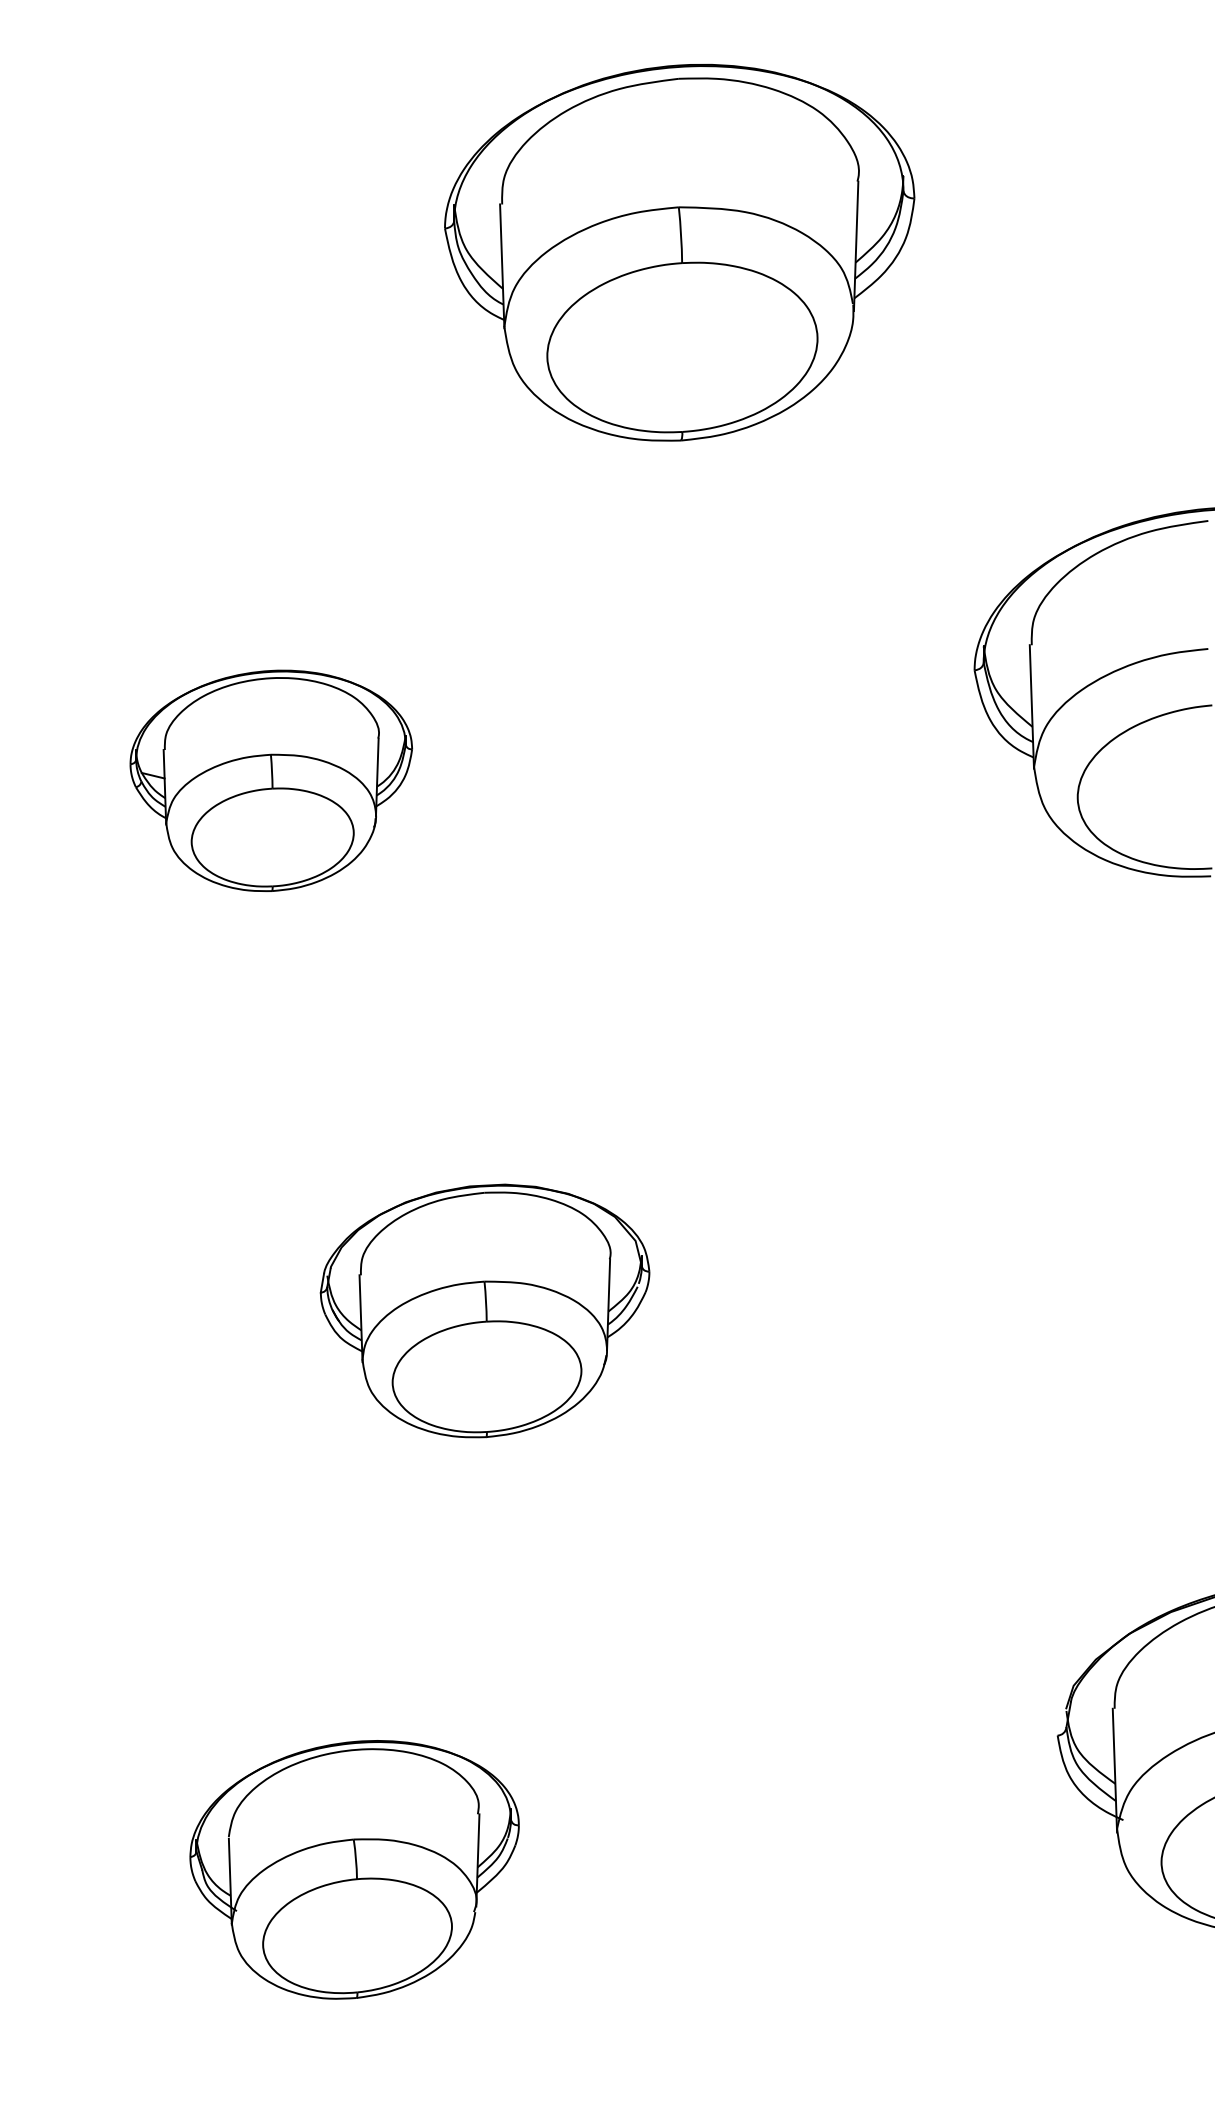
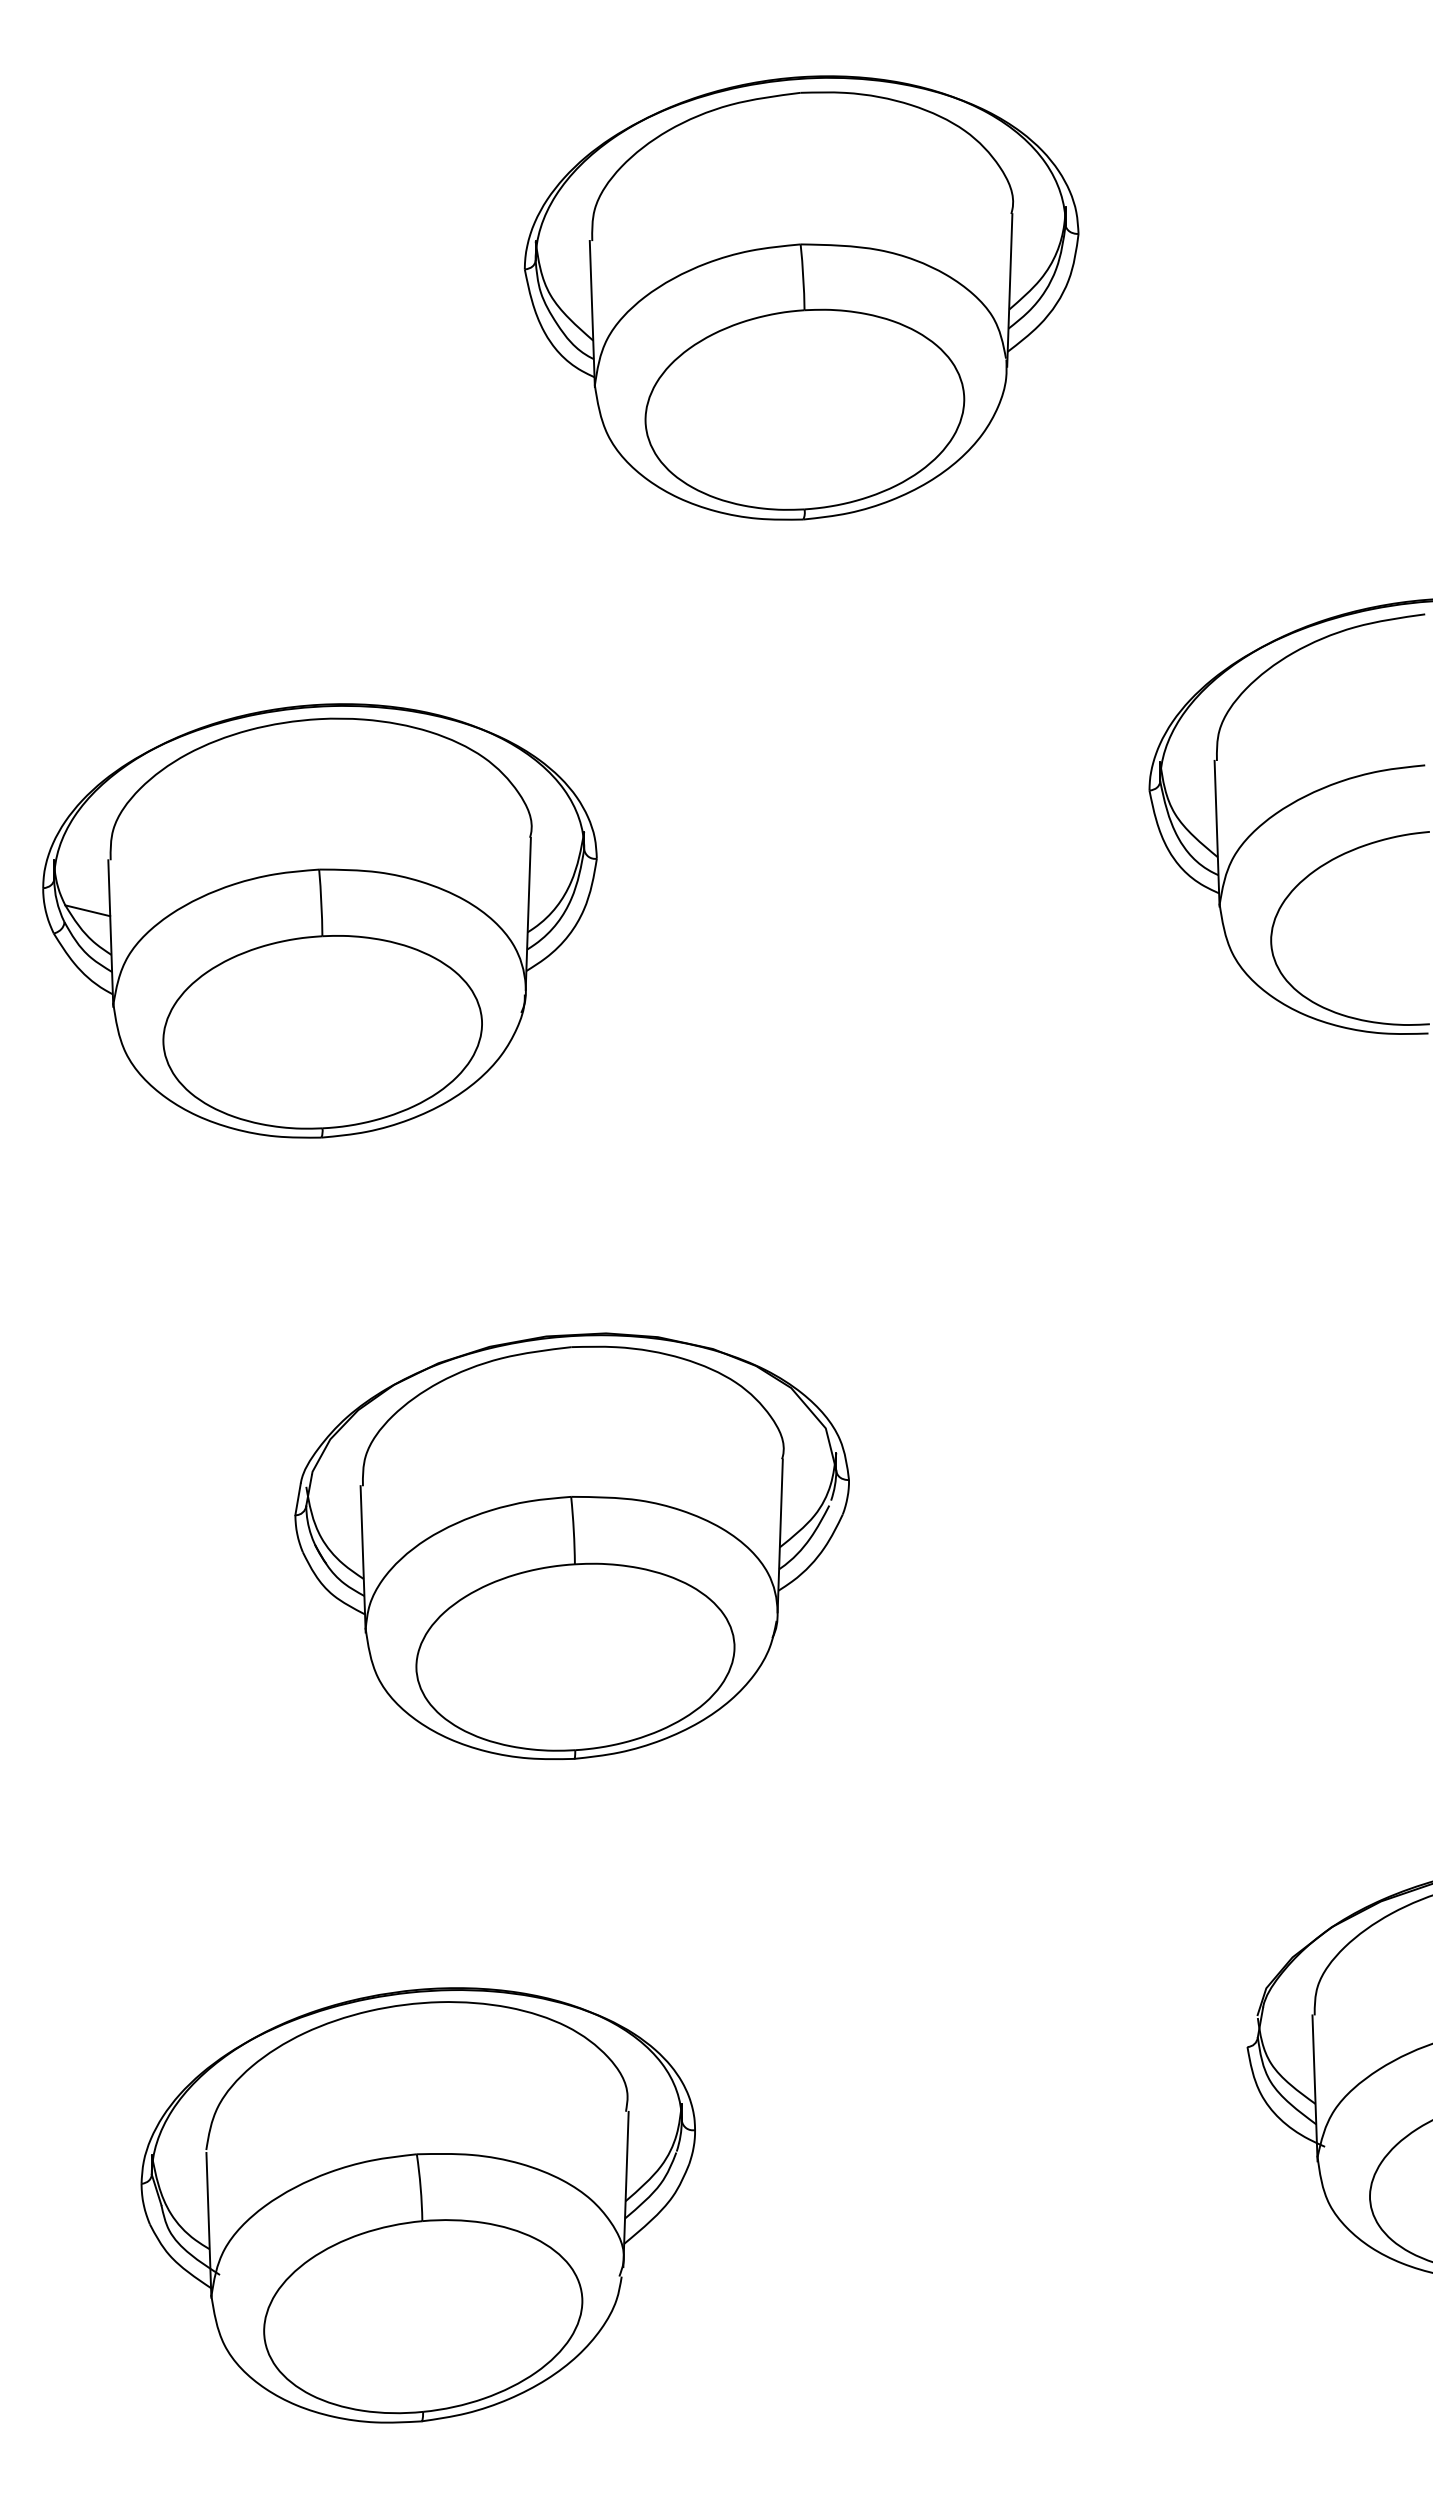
part: (270, 780) -> (319, 920), size x1.67
part: (484, 1310) -> (571, 1545), size x1.43
part: (354, 1869) -> (417, 2205), size x1.43

